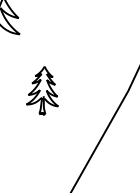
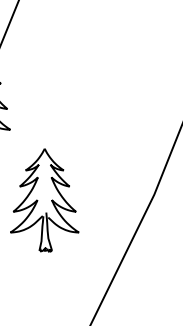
part: (43, 90) -> (44, 200), size x1.67

